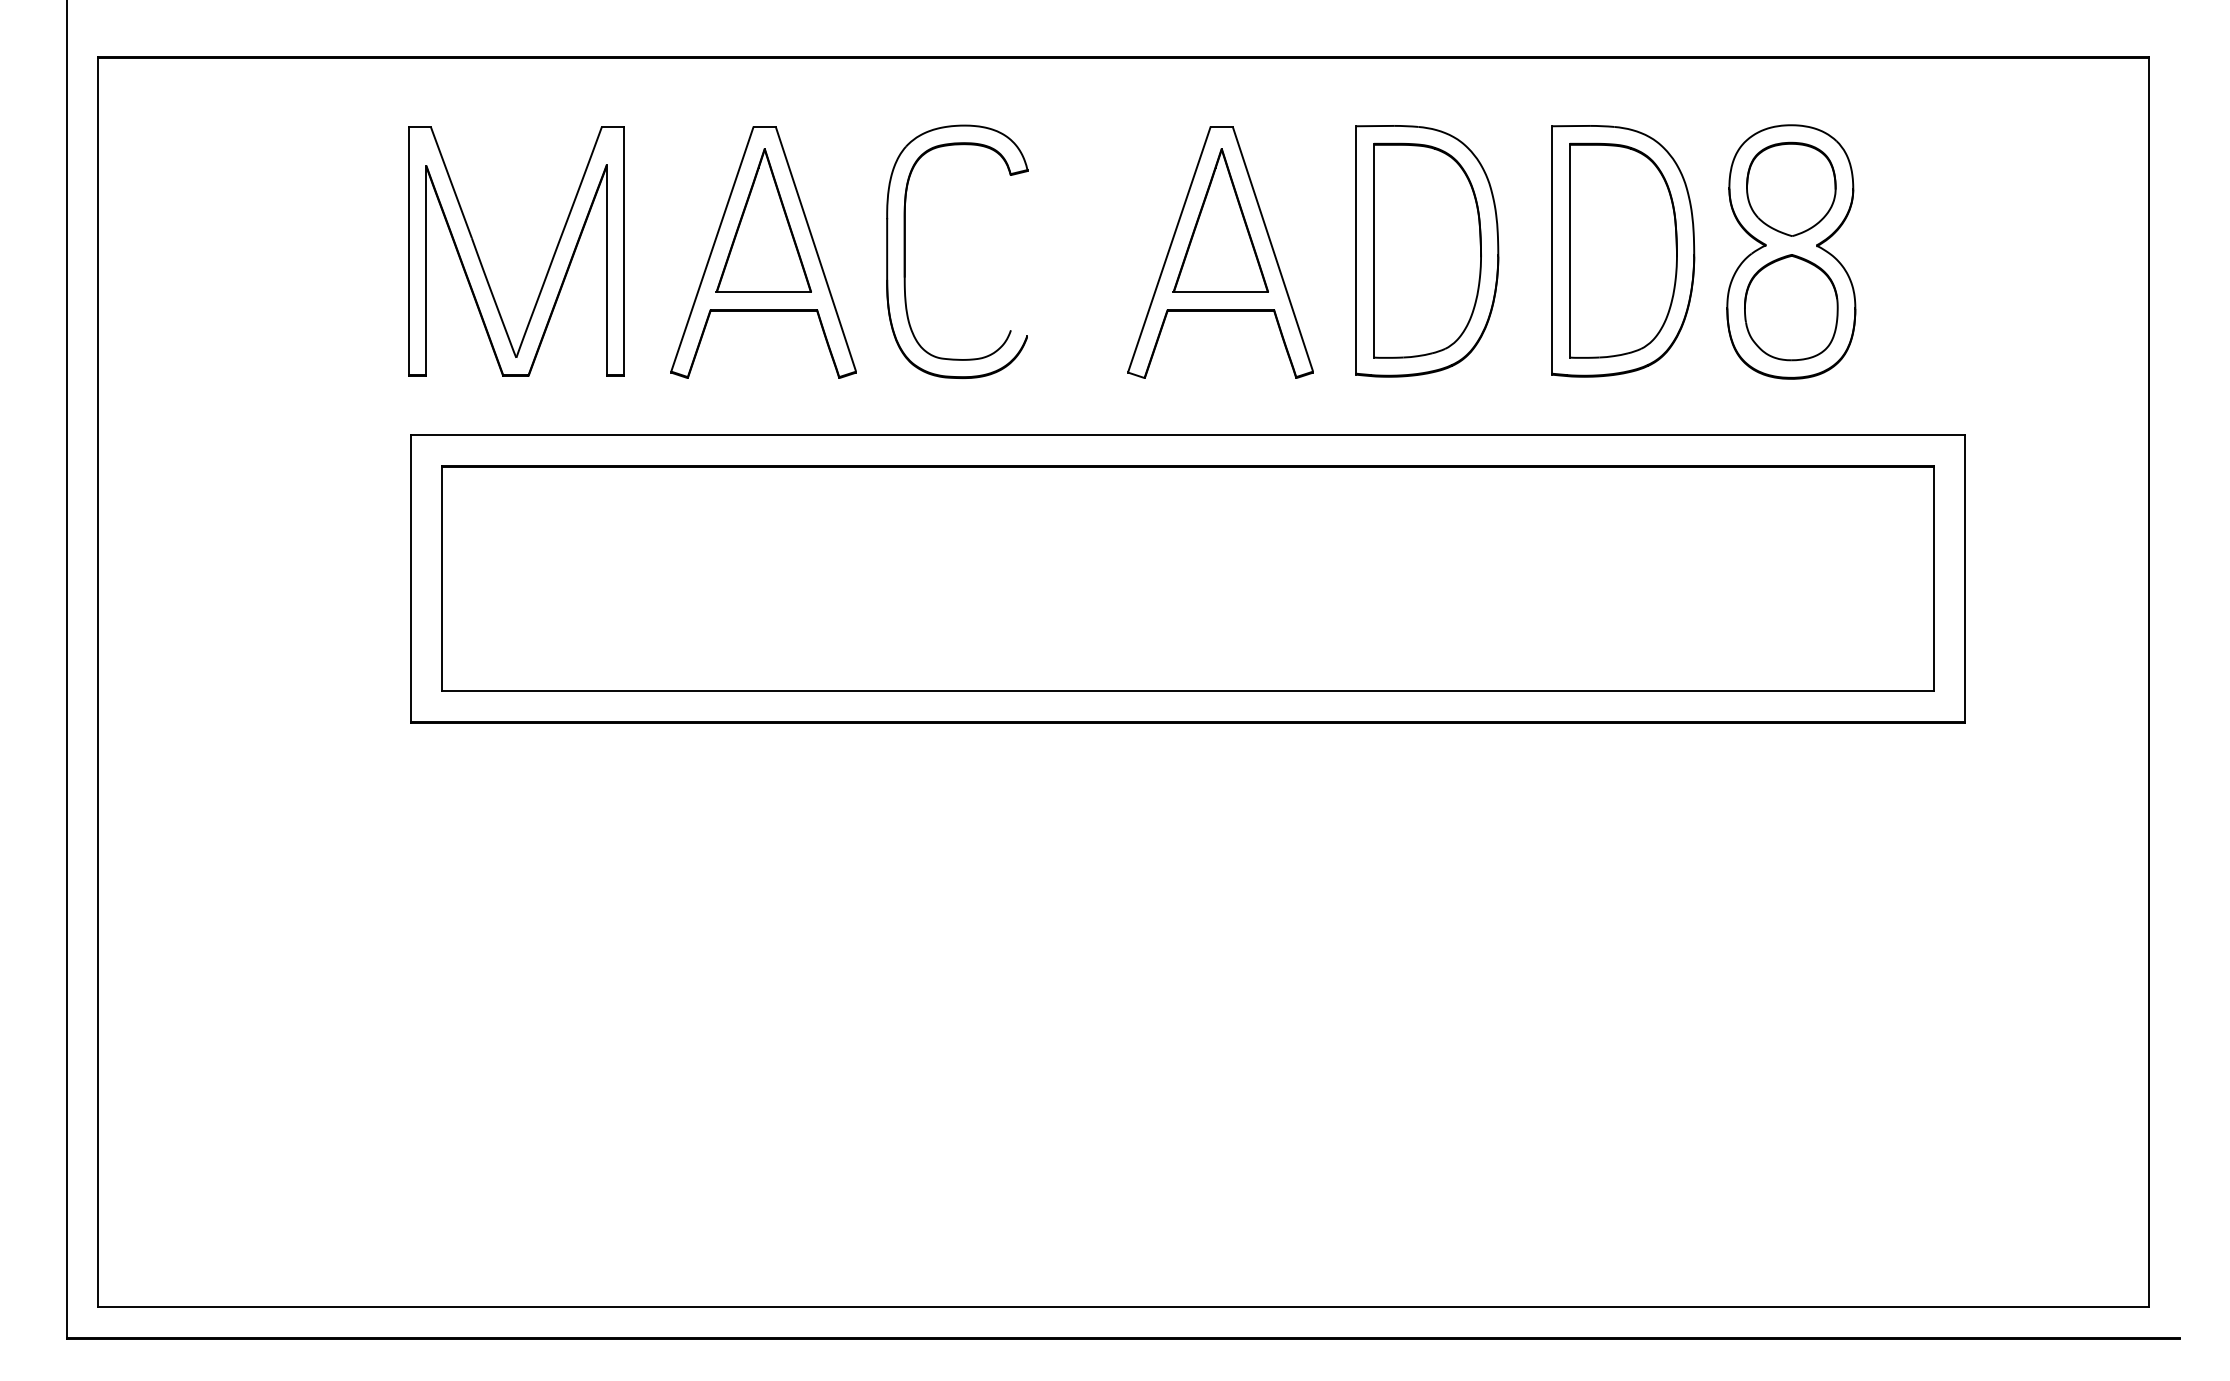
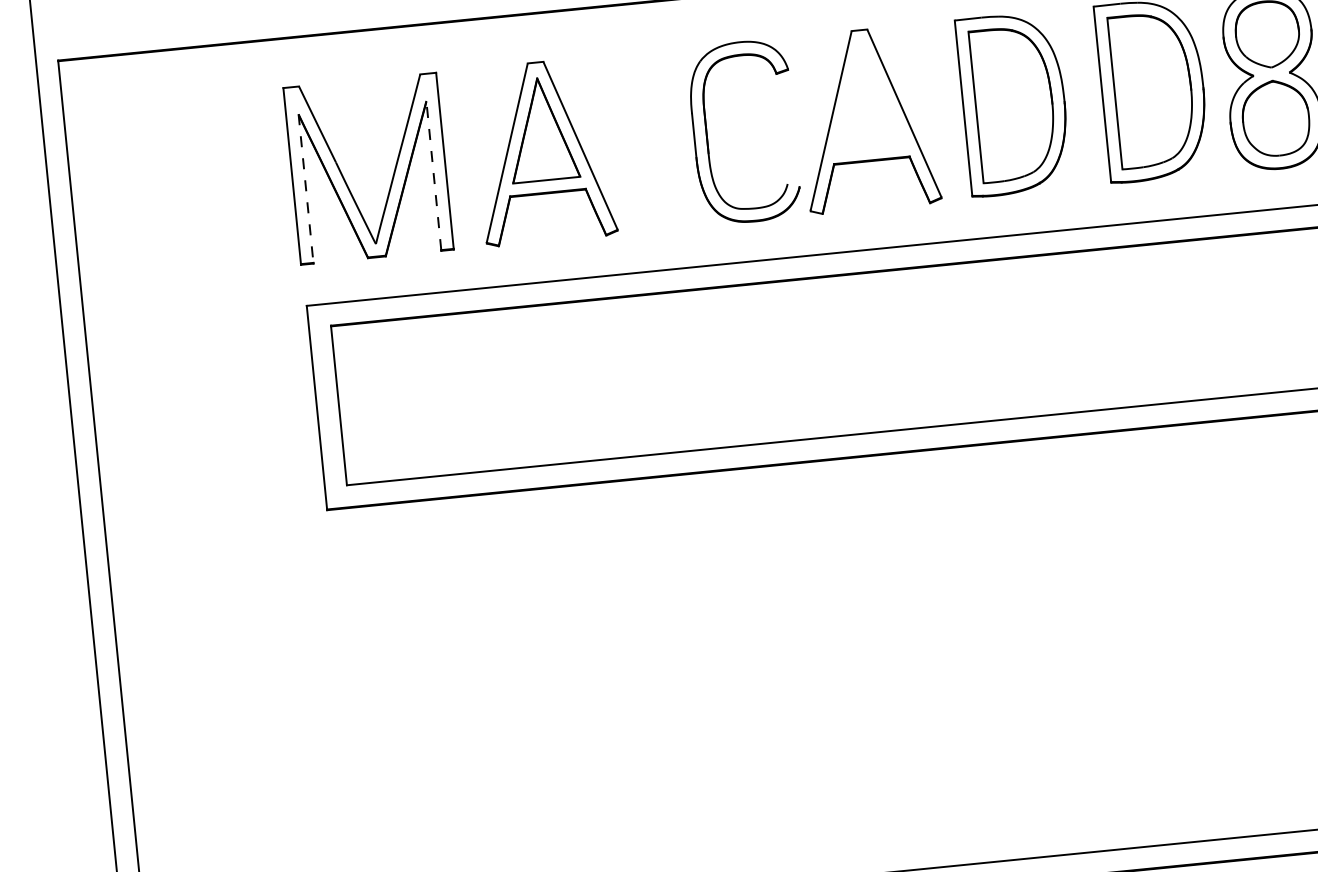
part: (1220, 220) -> (865, 96), removed
part: (905, 251) -> (707, 135), moved
line: (606, 269) -> (433, 175), solid -> dashed
line: (426, 270) -> (306, 188), solid -> dashed

